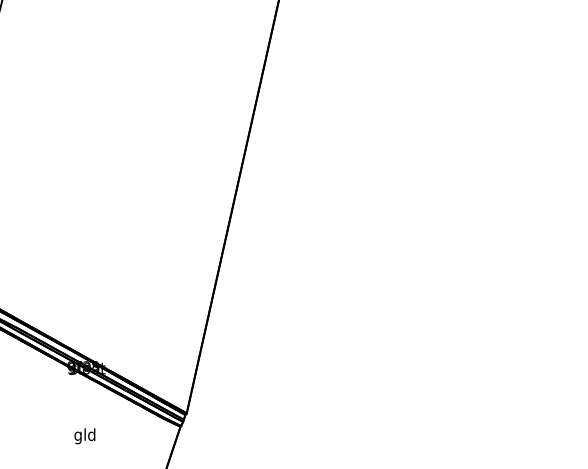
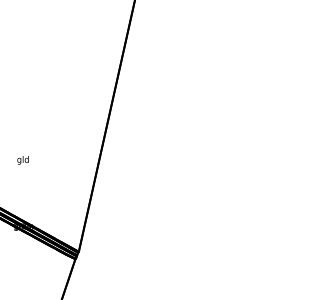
text: (83, 436) -> (22, 160), moved

